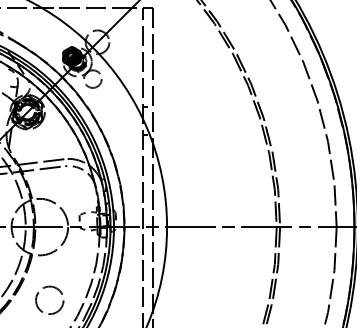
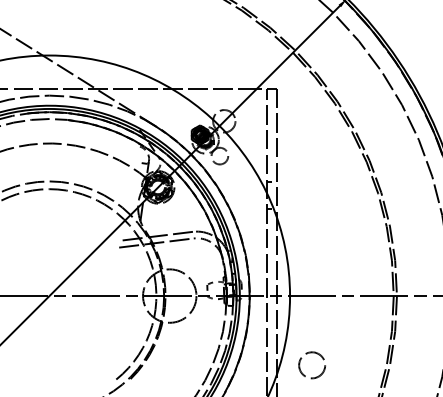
circle: (49, 300) -> (311, 365), moved

